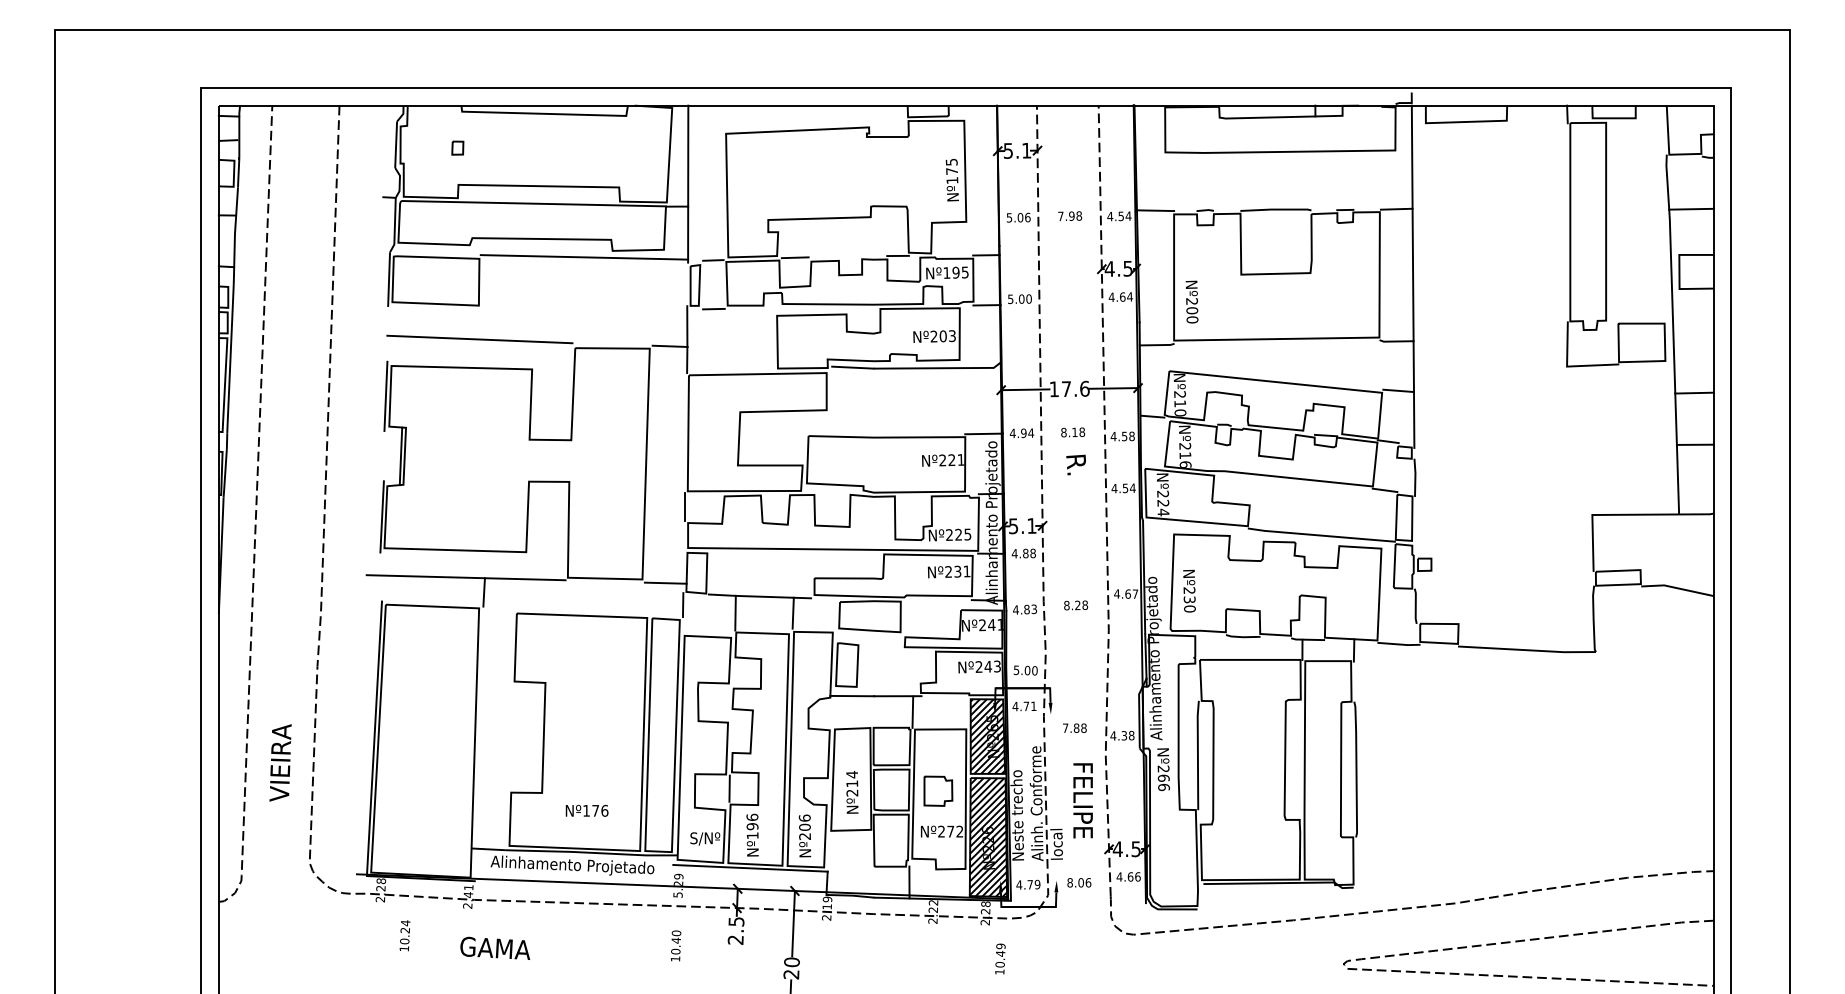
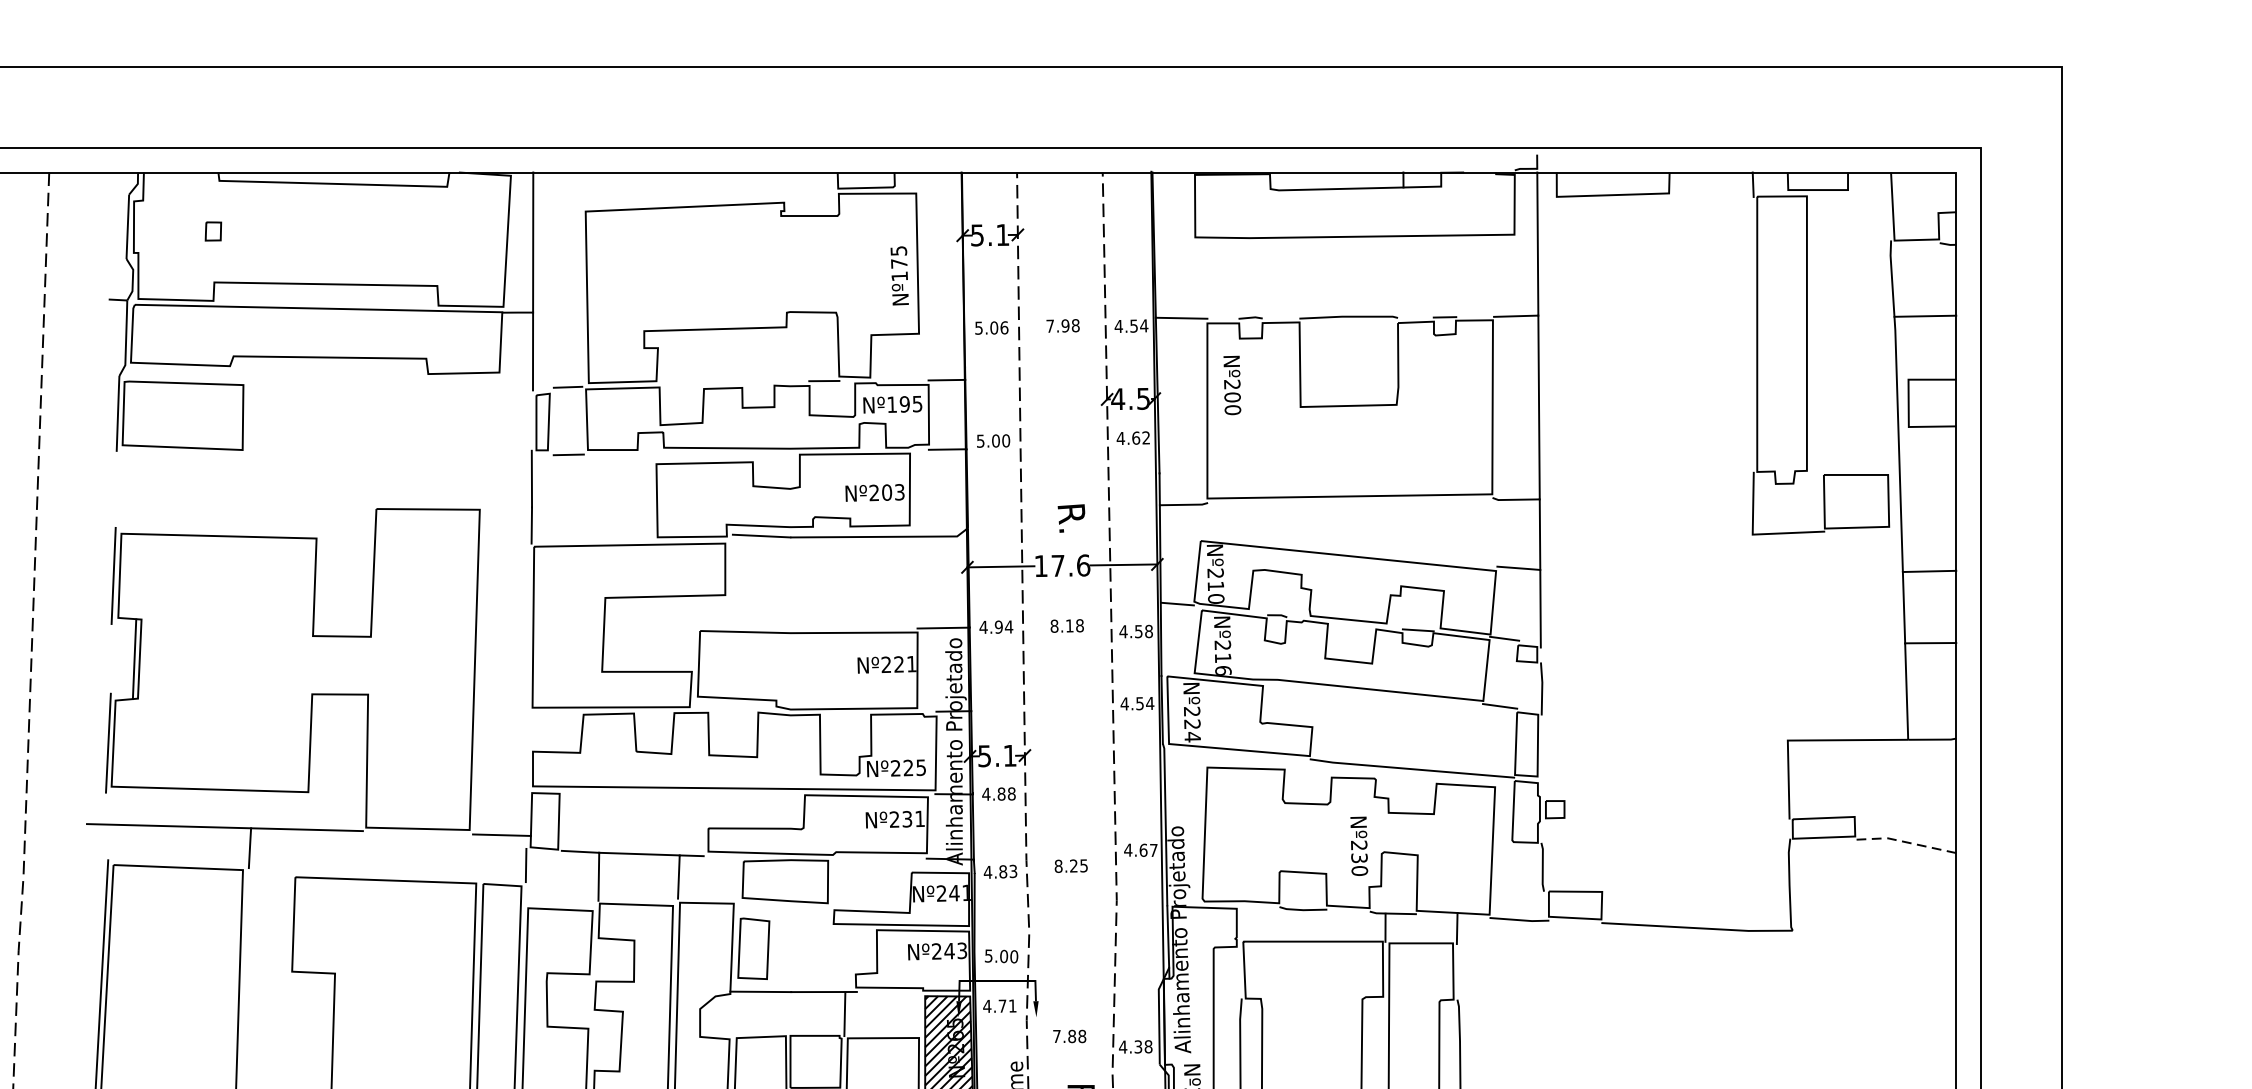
line: (584, 257) -> (389, 383), removed
line: (794, 257) -> (680, 383), removed
text: (1130, 296) -> (1146, 437), 4.64 -> 4.62
text: (1191, 301) -> (1231, 384), moved
line: (479, 339) -> (243, 497), removed
line: (669, 345) -> (507, 505), removed
text: (1075, 464) -> (1070, 517), moved
line: (685, 506) -> (529, 728), removed
line: (1676, 588) -> (1904, 842), solid -> dashed
text: (1189, 590) -> (1359, 845), moved
text: (1085, 605) -> (1084, 866), 8.28 -> 8.25

